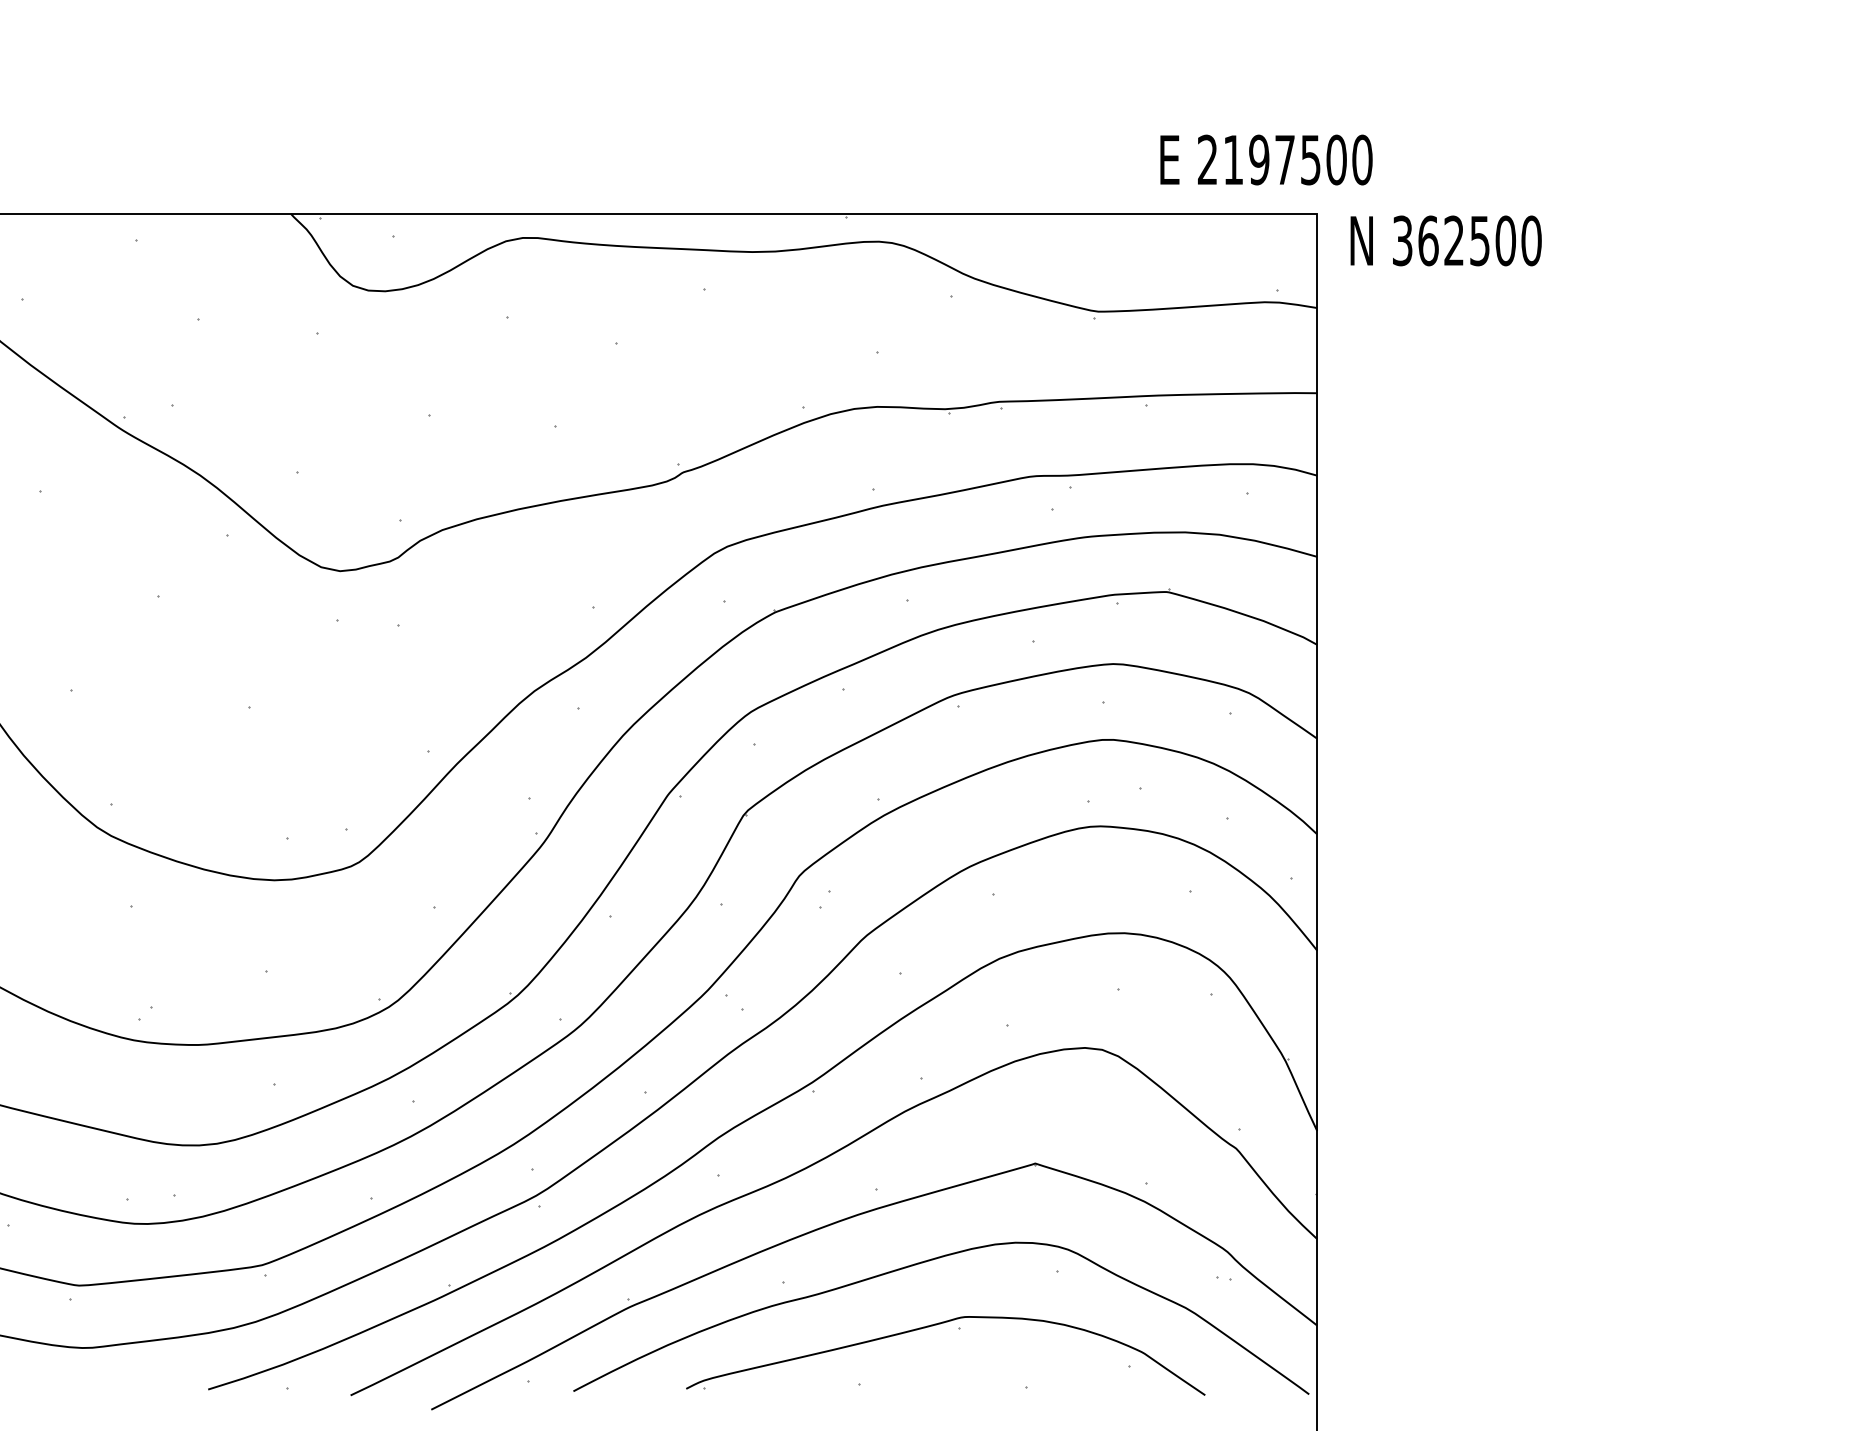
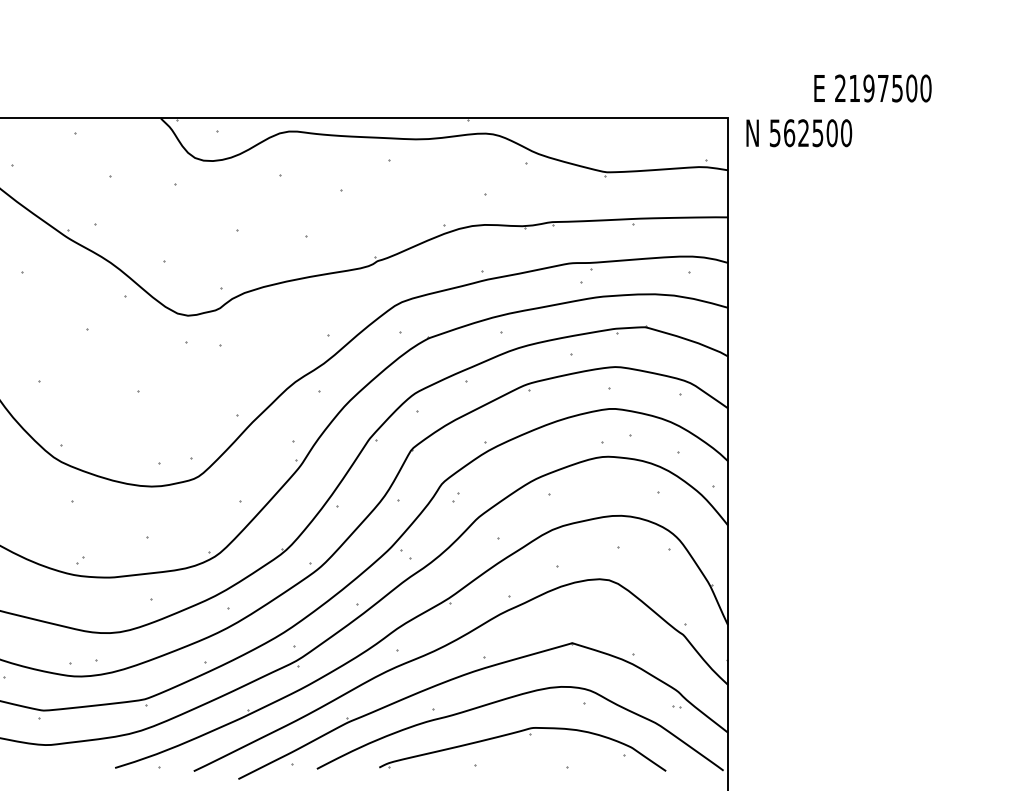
text: (1265, 160) -> (872, 88), moved
text: (1403, 239) -> (775, 132), 362500 -> 562500

